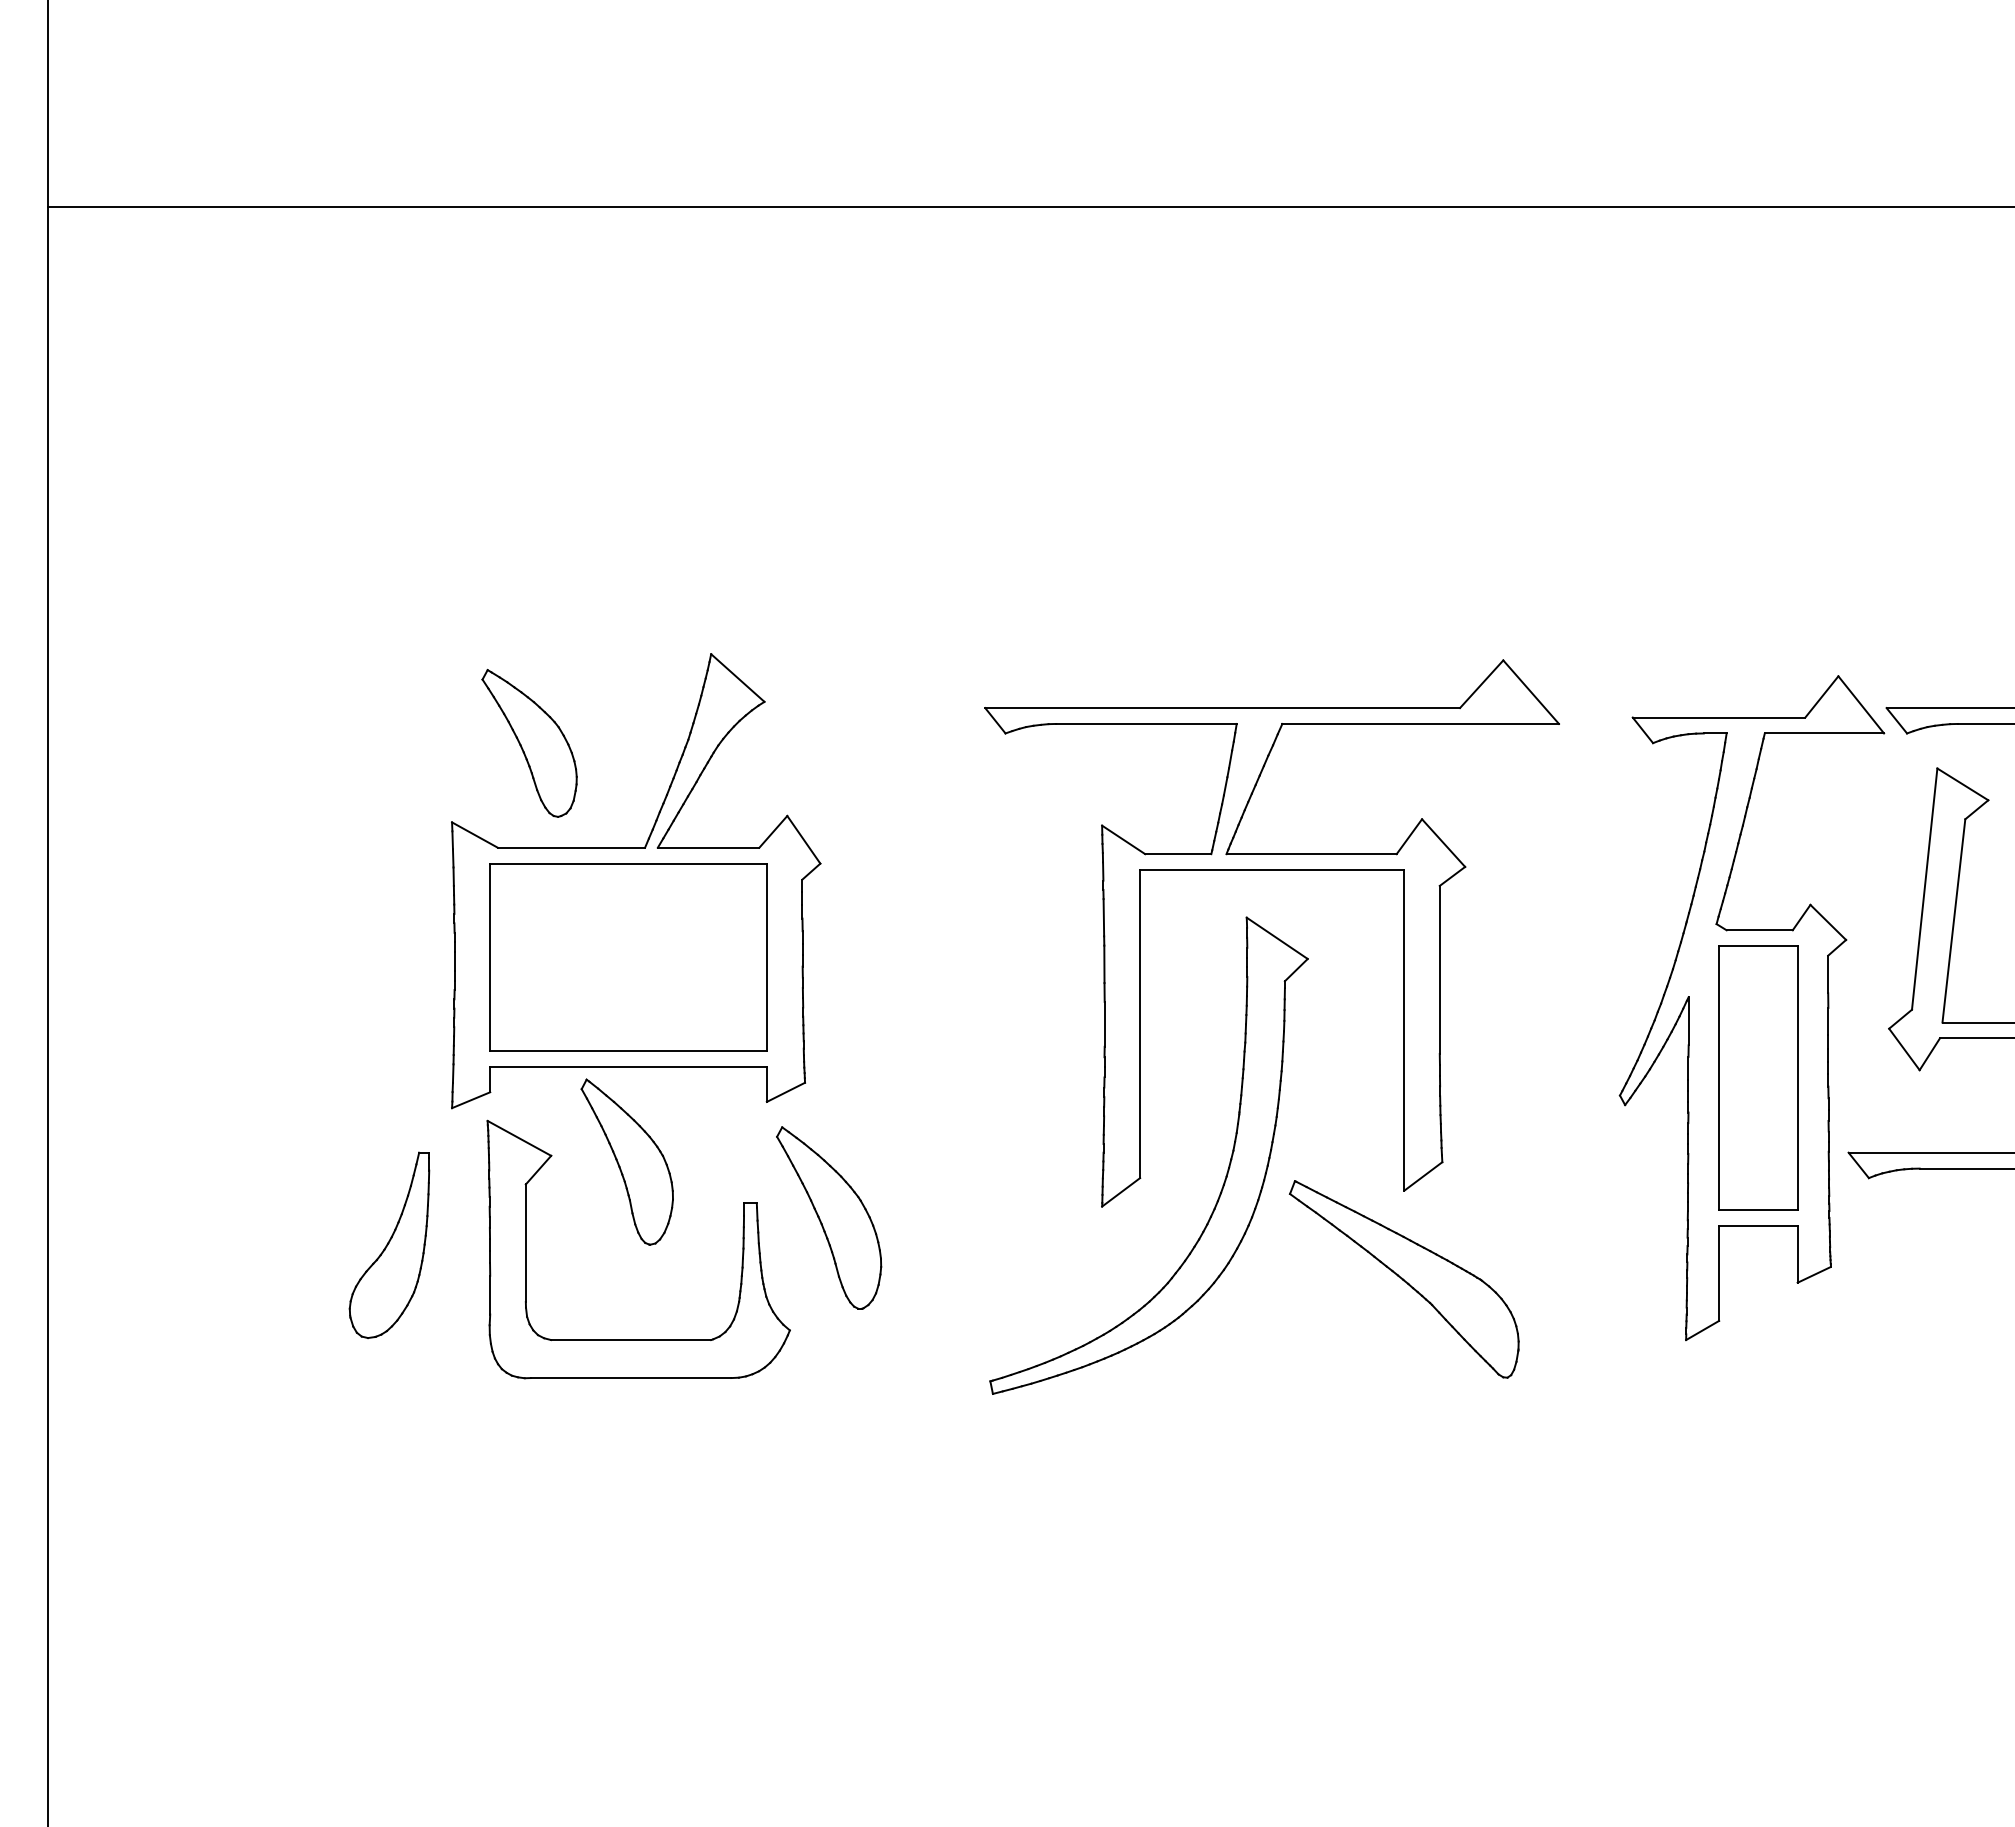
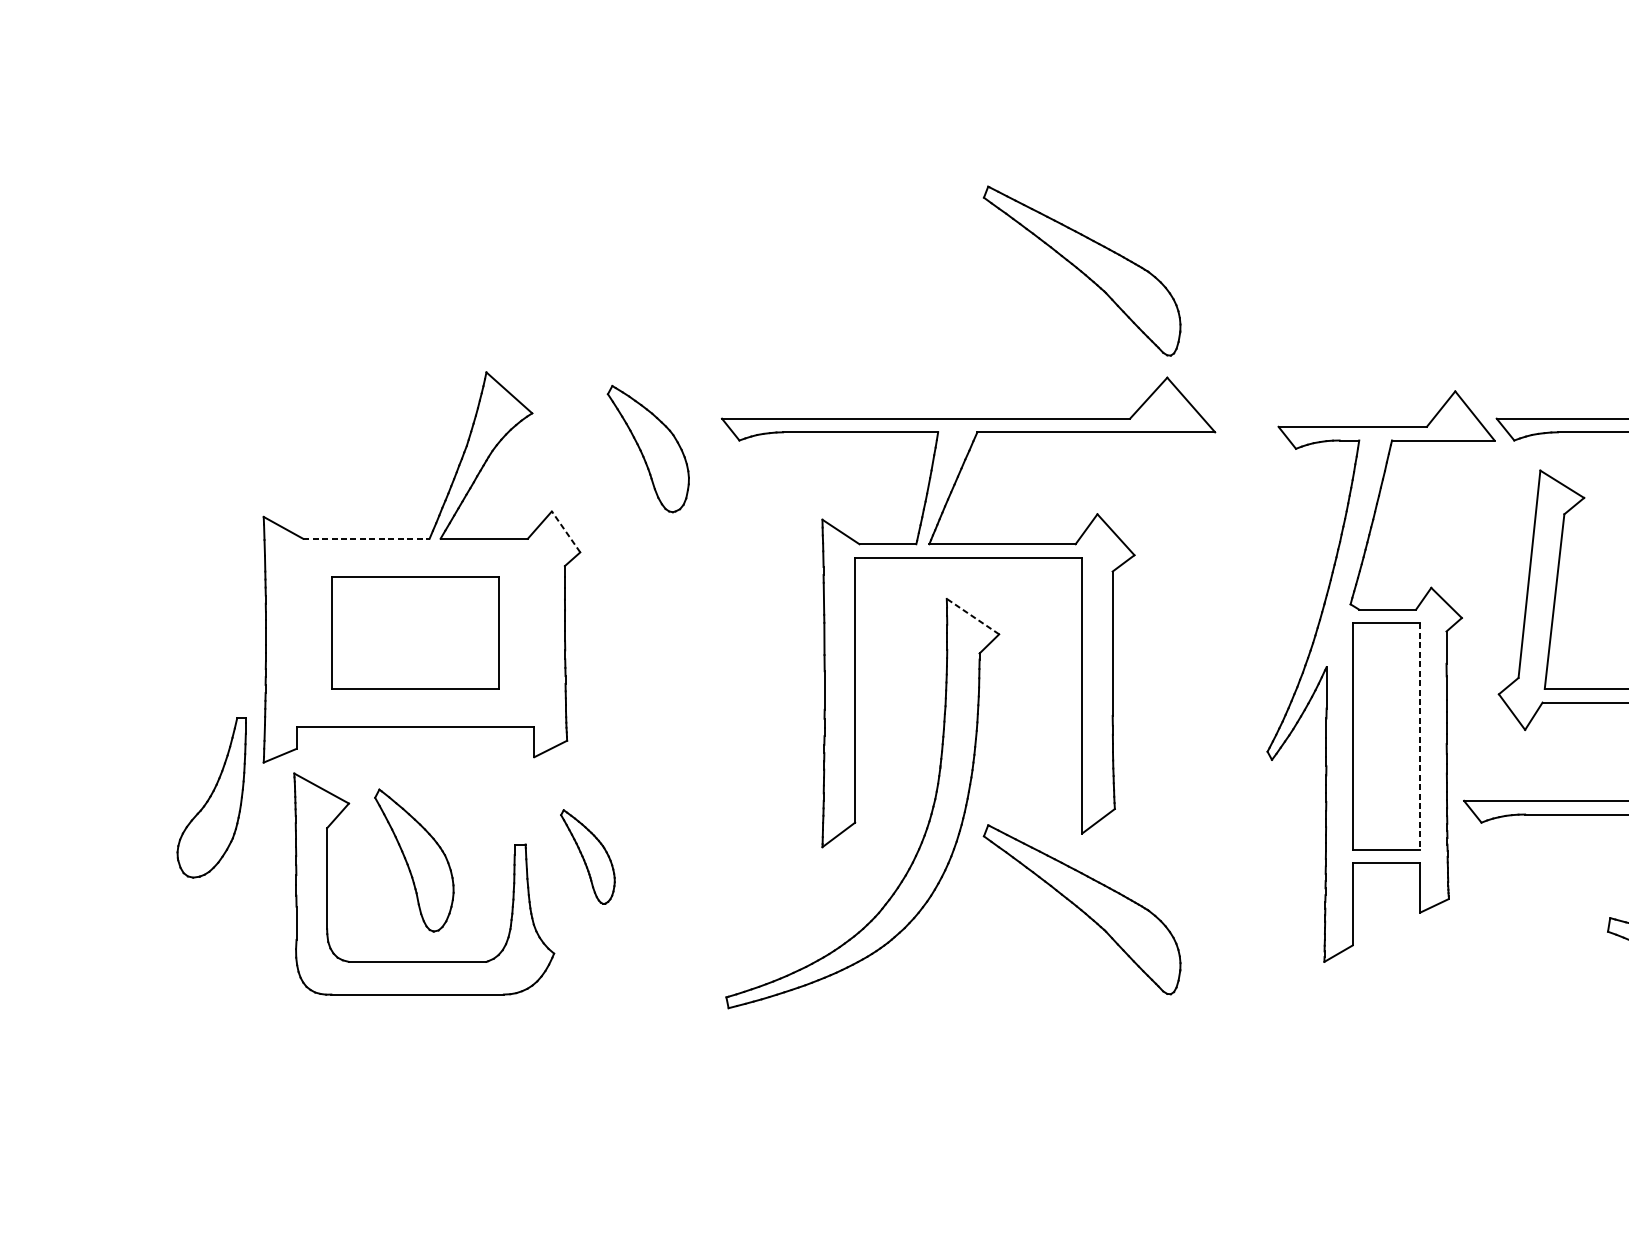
part: (1403, 536) -> (1081, 271), added
part: (529, 743) -> (648, 449), moved
line: (803, 839) -> (565, 531), solid -> dashed
line: (571, 847) -> (366, 538), solid -> dashed
line: (1277, 938) -> (973, 616), solid -> dashed
part: (628, 957) -> (415, 633), size x0.7
line: (1797, 1078) -> (1420, 737), solid -> dashed
part: (626, 1161) -> (413, 859), moved
part: (829, 1217) -> (588, 856), size x0.6
part: (389, 1244) -> (211, 797), moved

